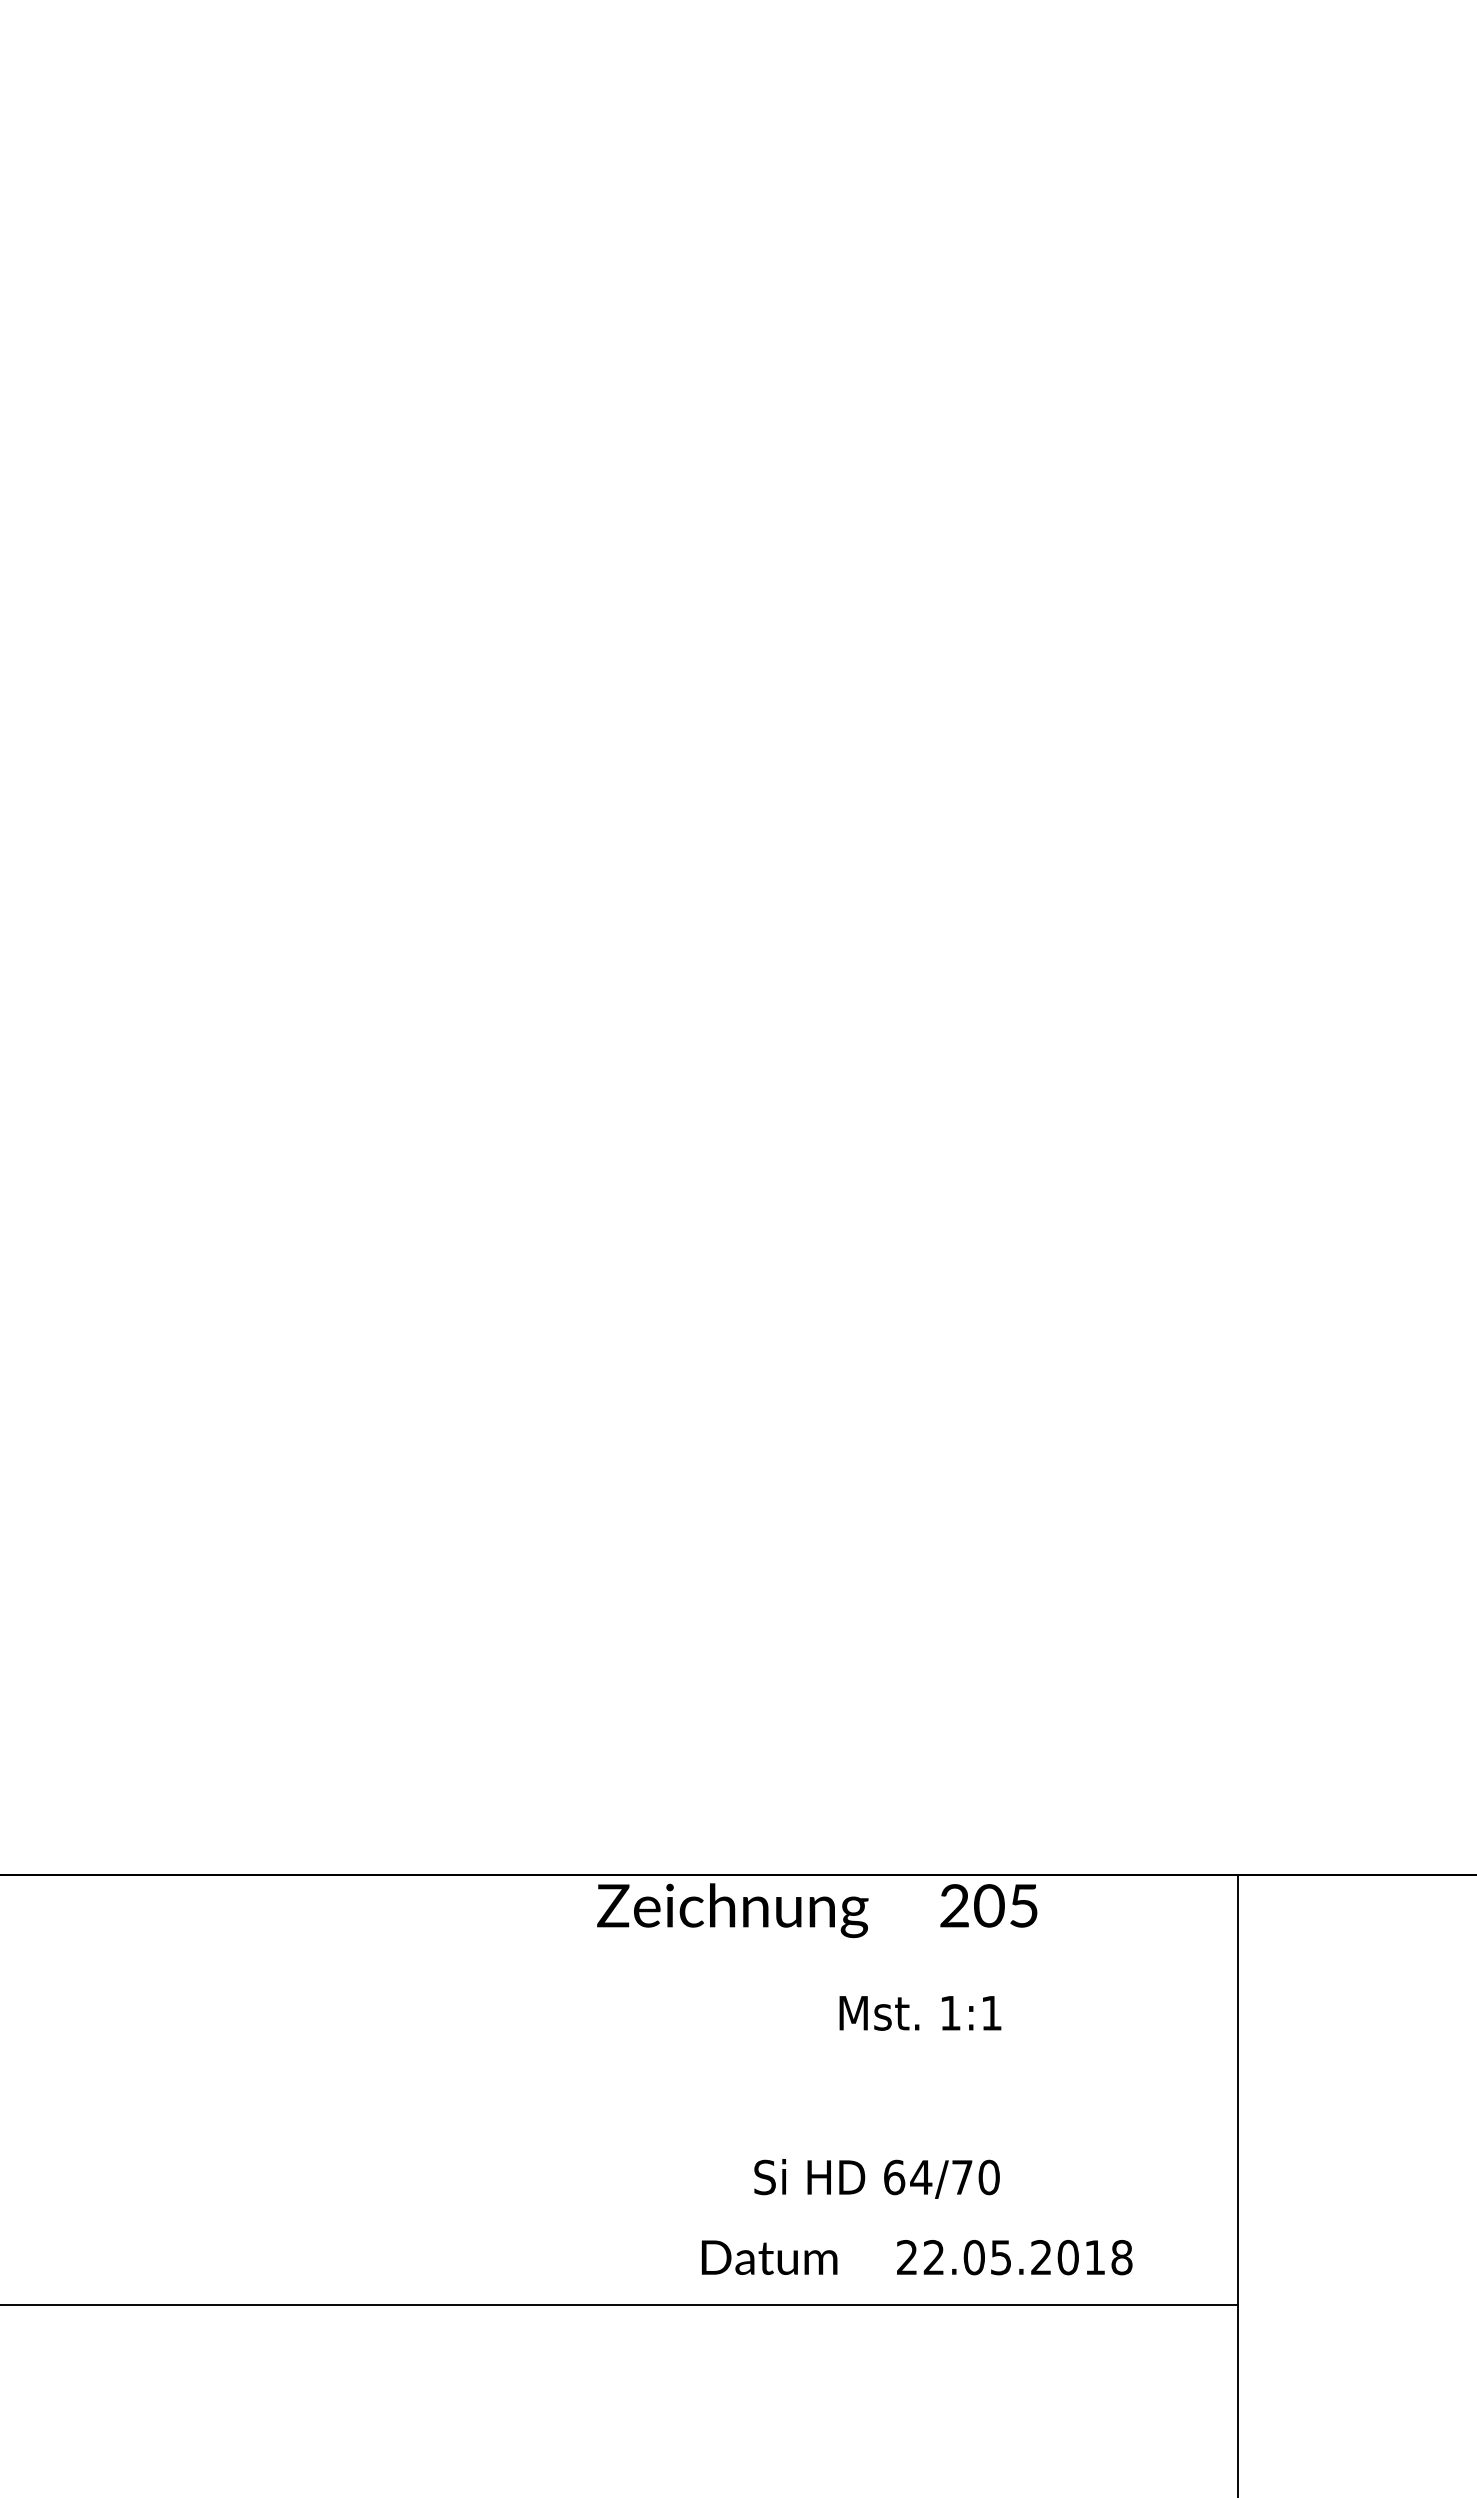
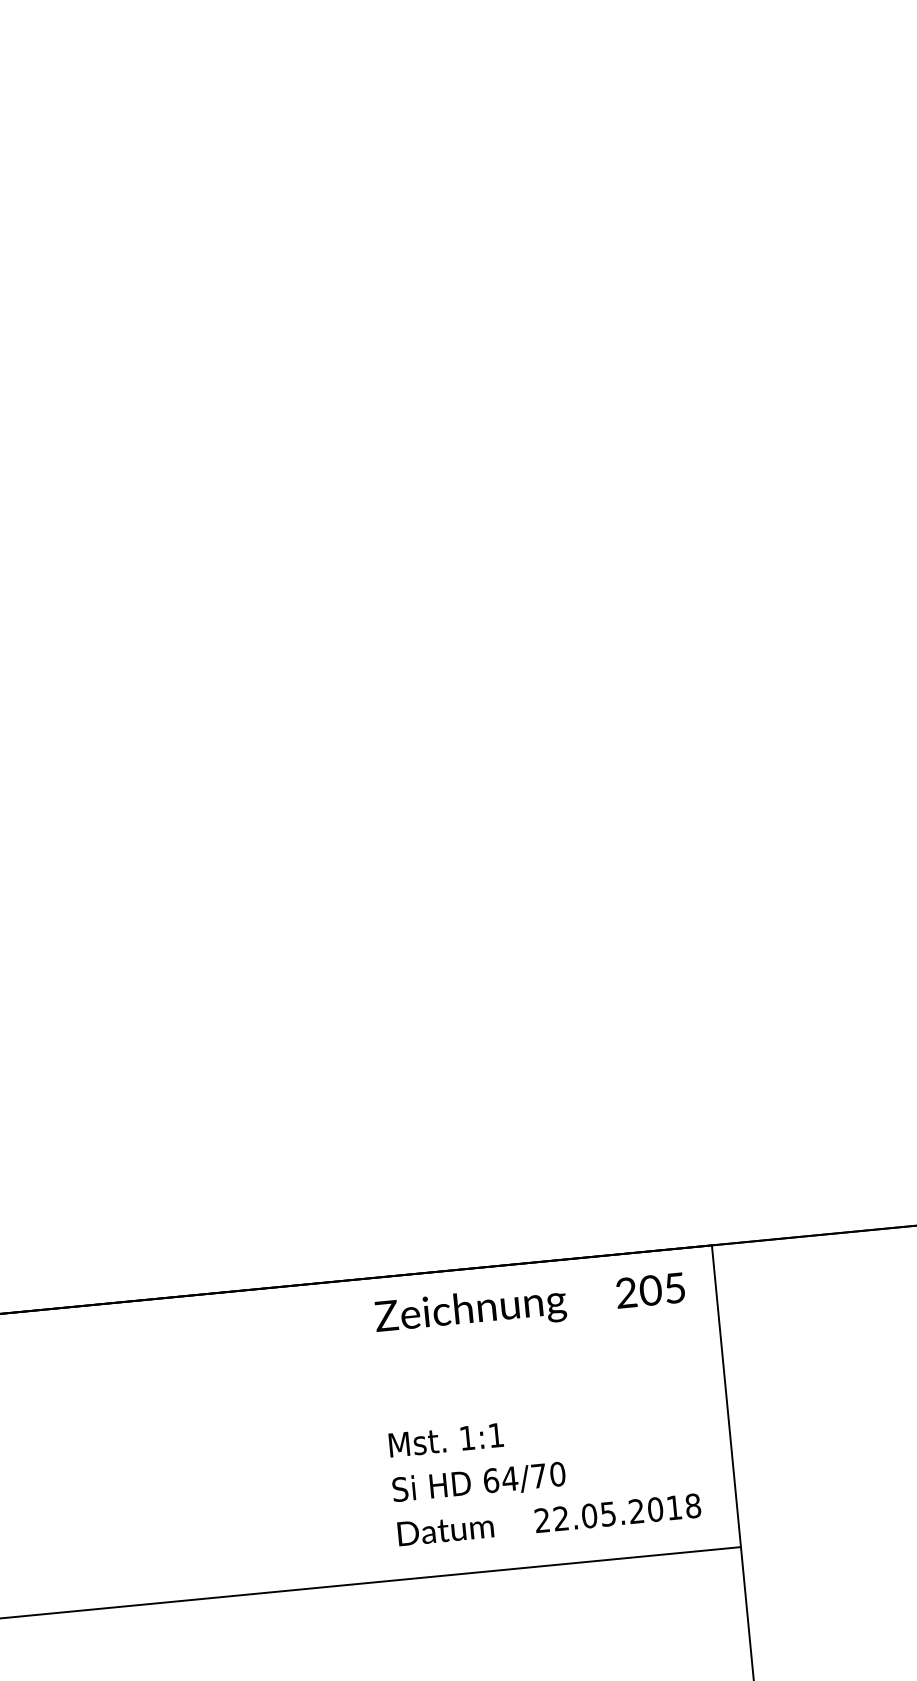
text: (817, 1910) -> (530, 1305), moved
text: (920, 2013) -> (446, 1440), moved
text: (917, 2257) -> (549, 1519), moved

